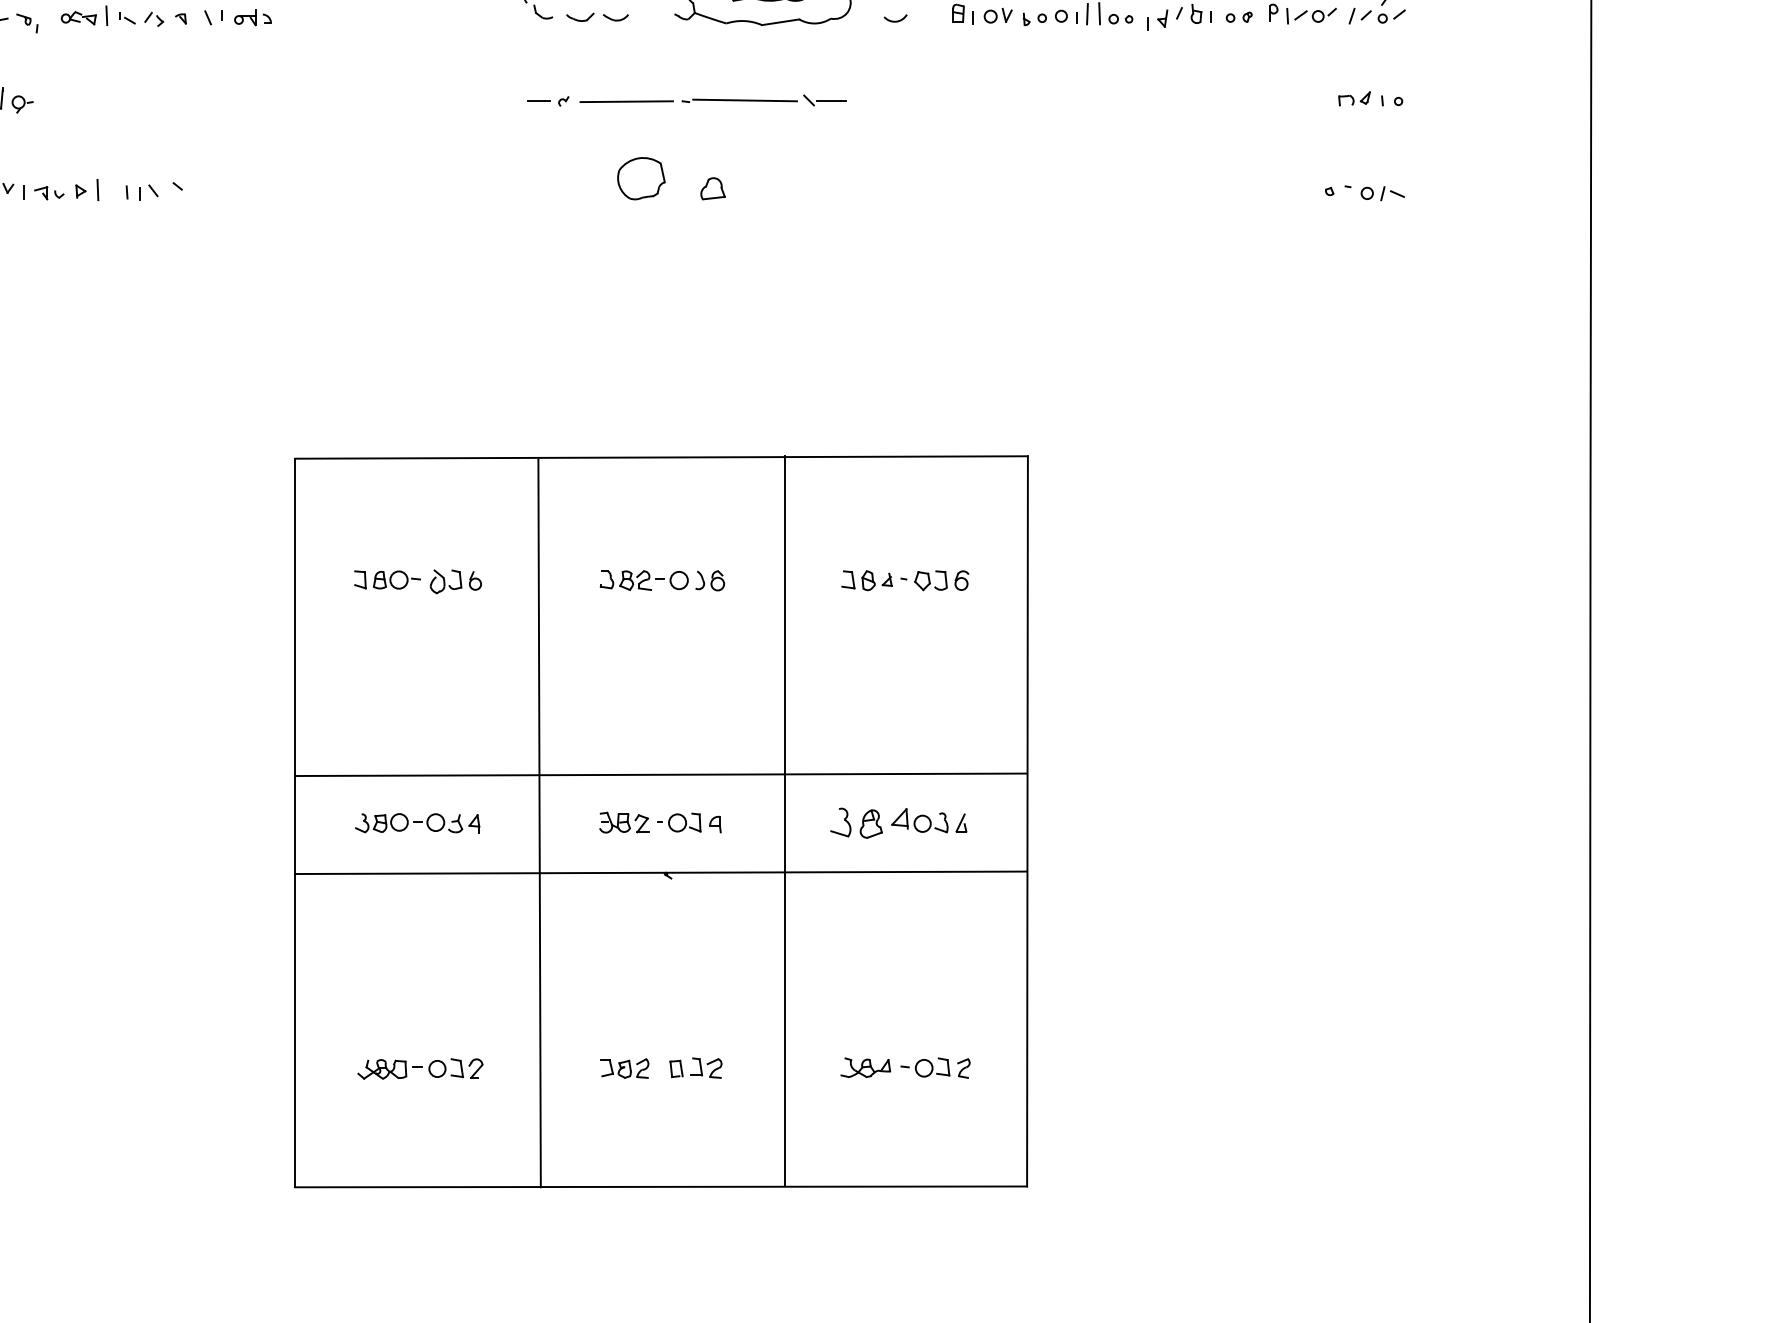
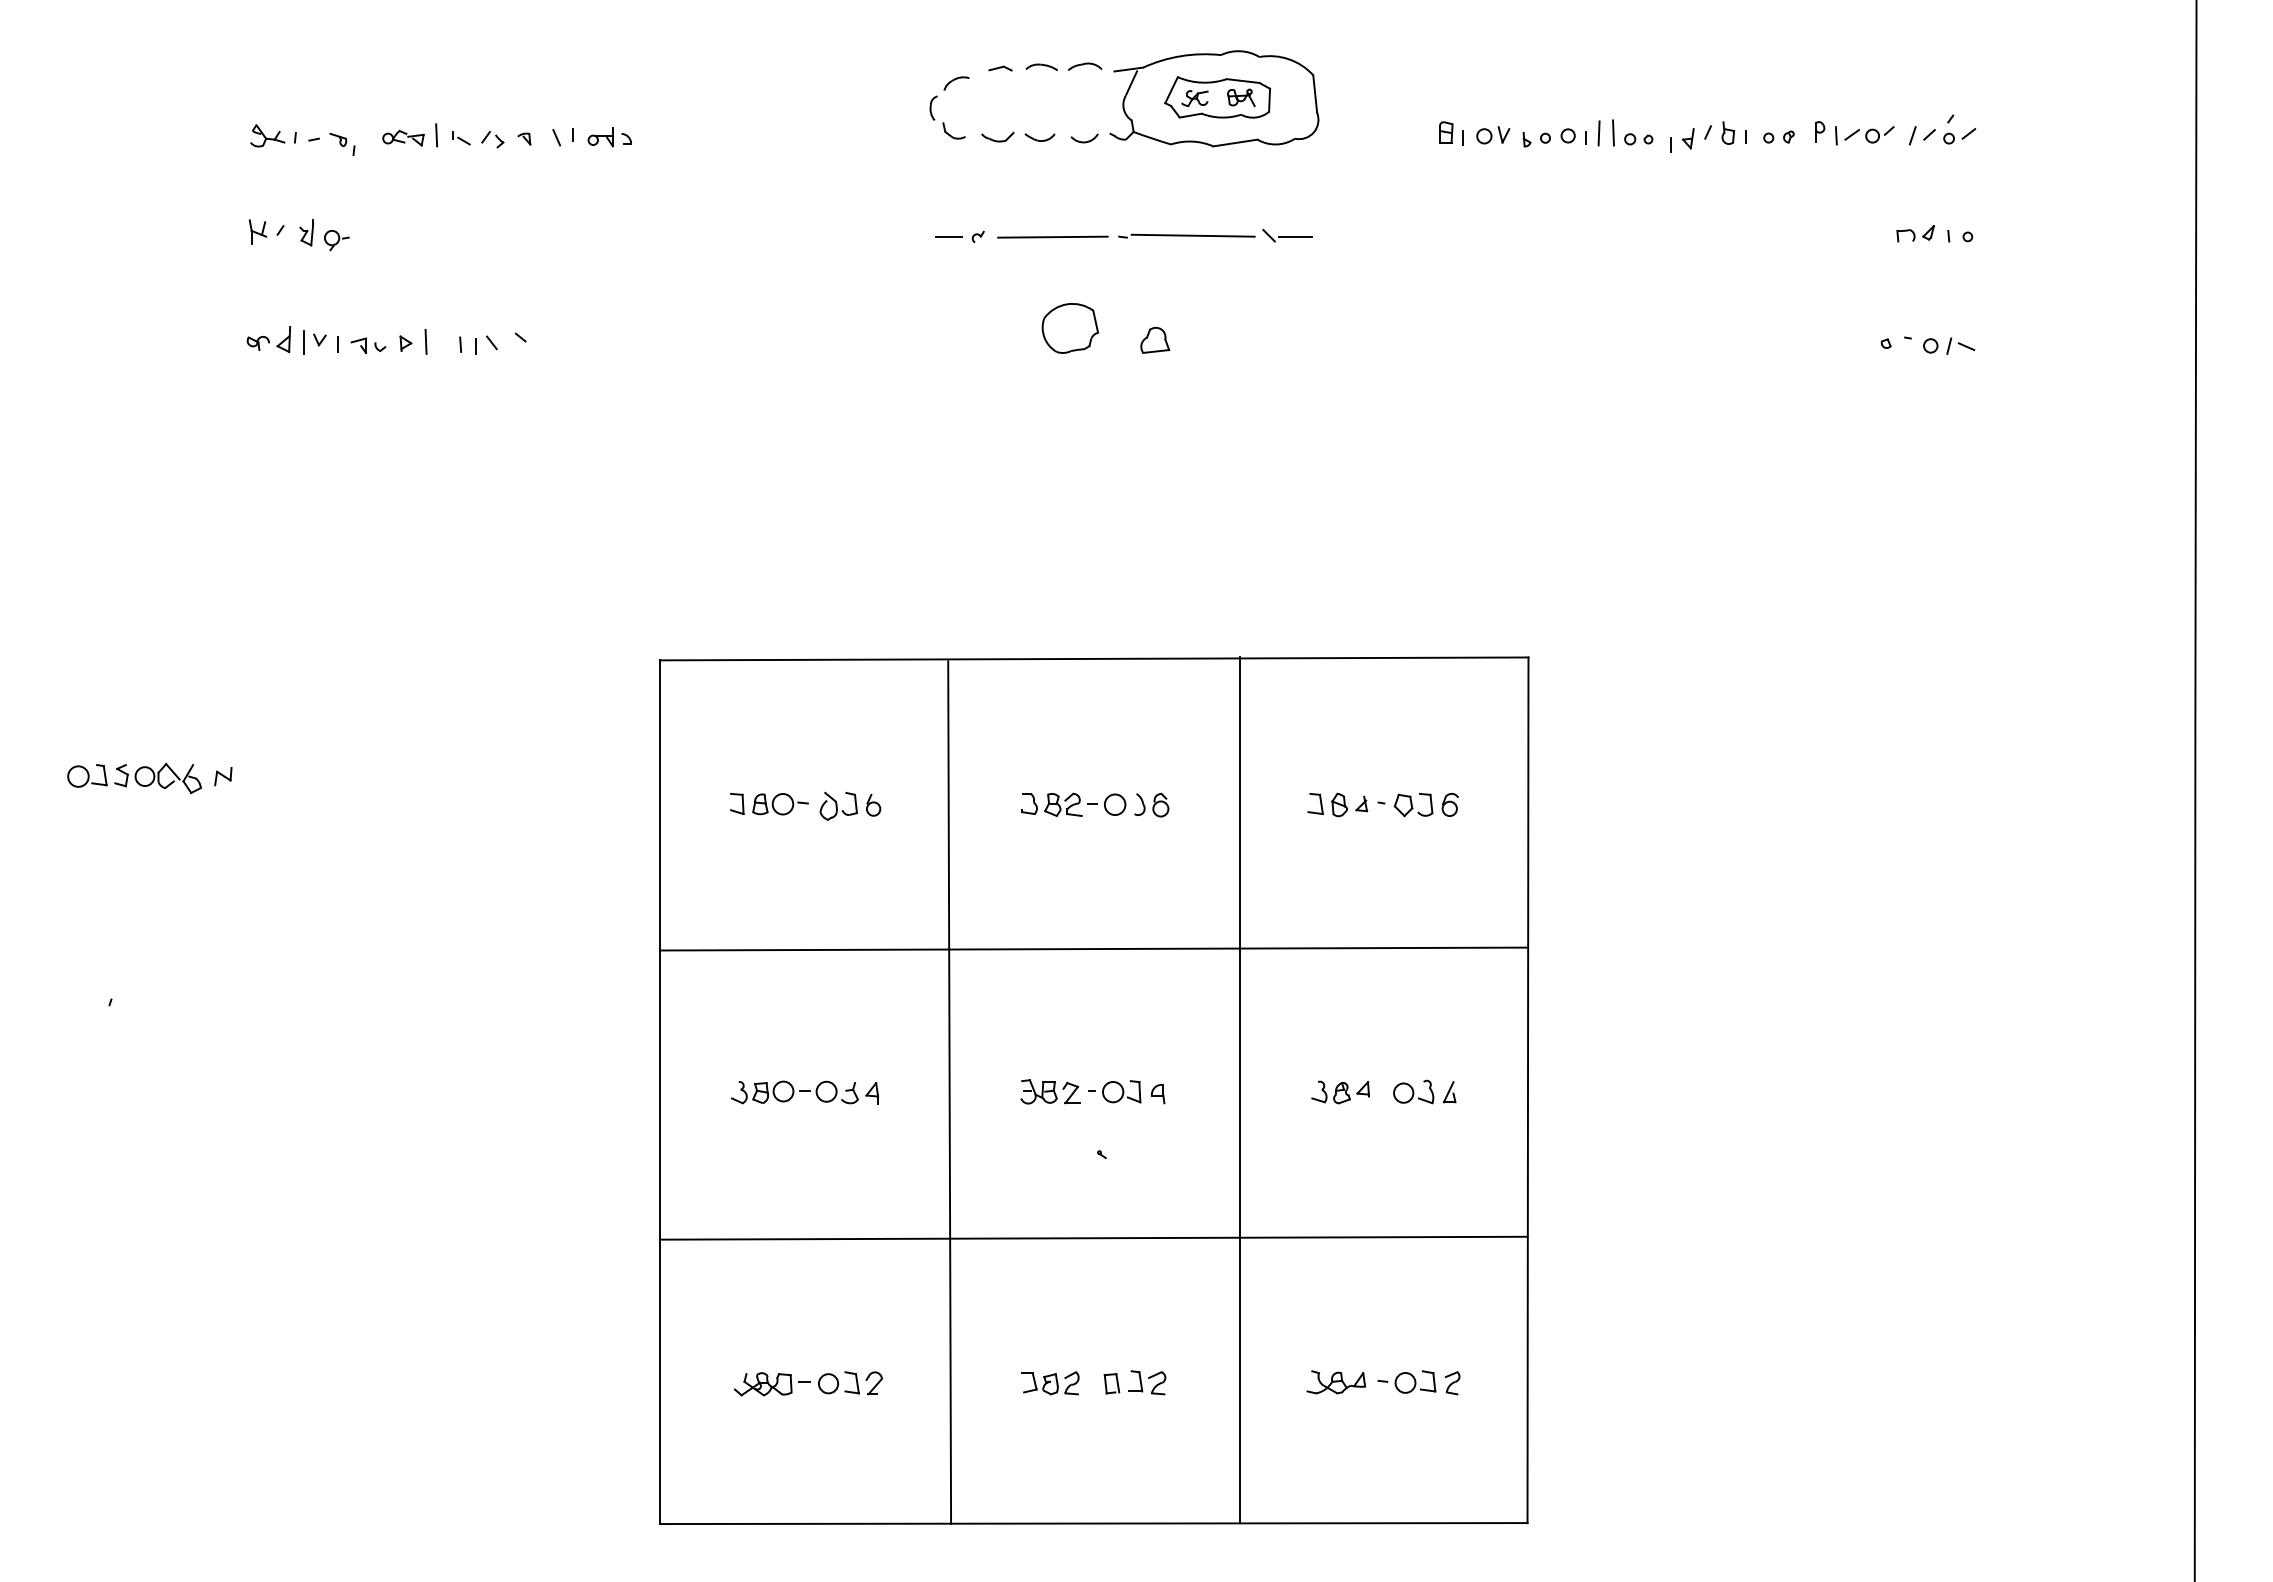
arc: (895, 20) -> (1084, 141), moved
line: (660, 774) -> (1093, 948), moved
part: (869, 823) -> (1340, 1092), size x0.62
line: (660, 872) -> (1093, 1237), moved

